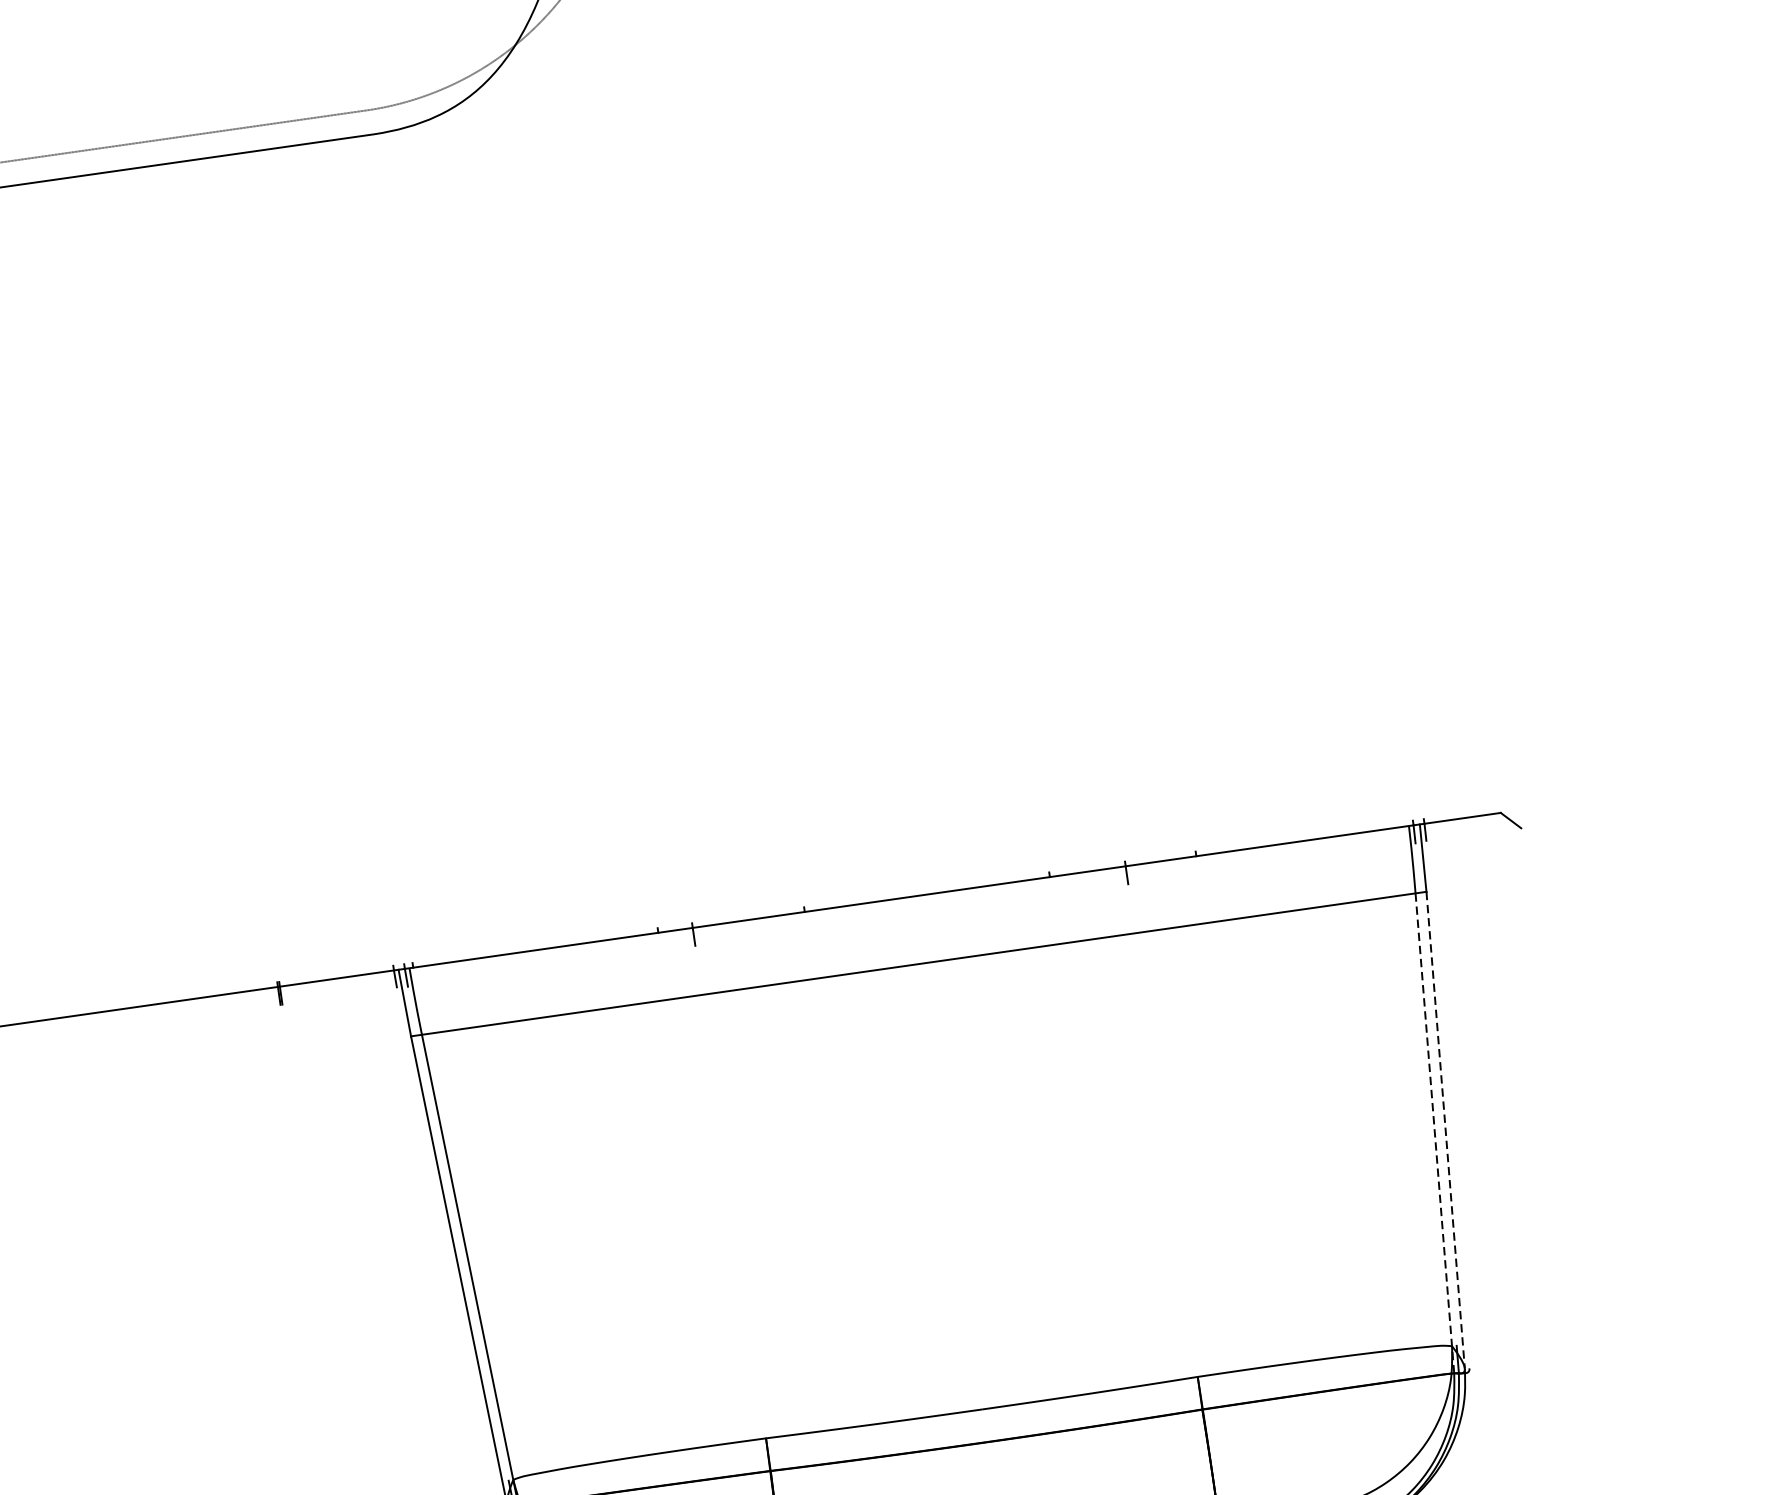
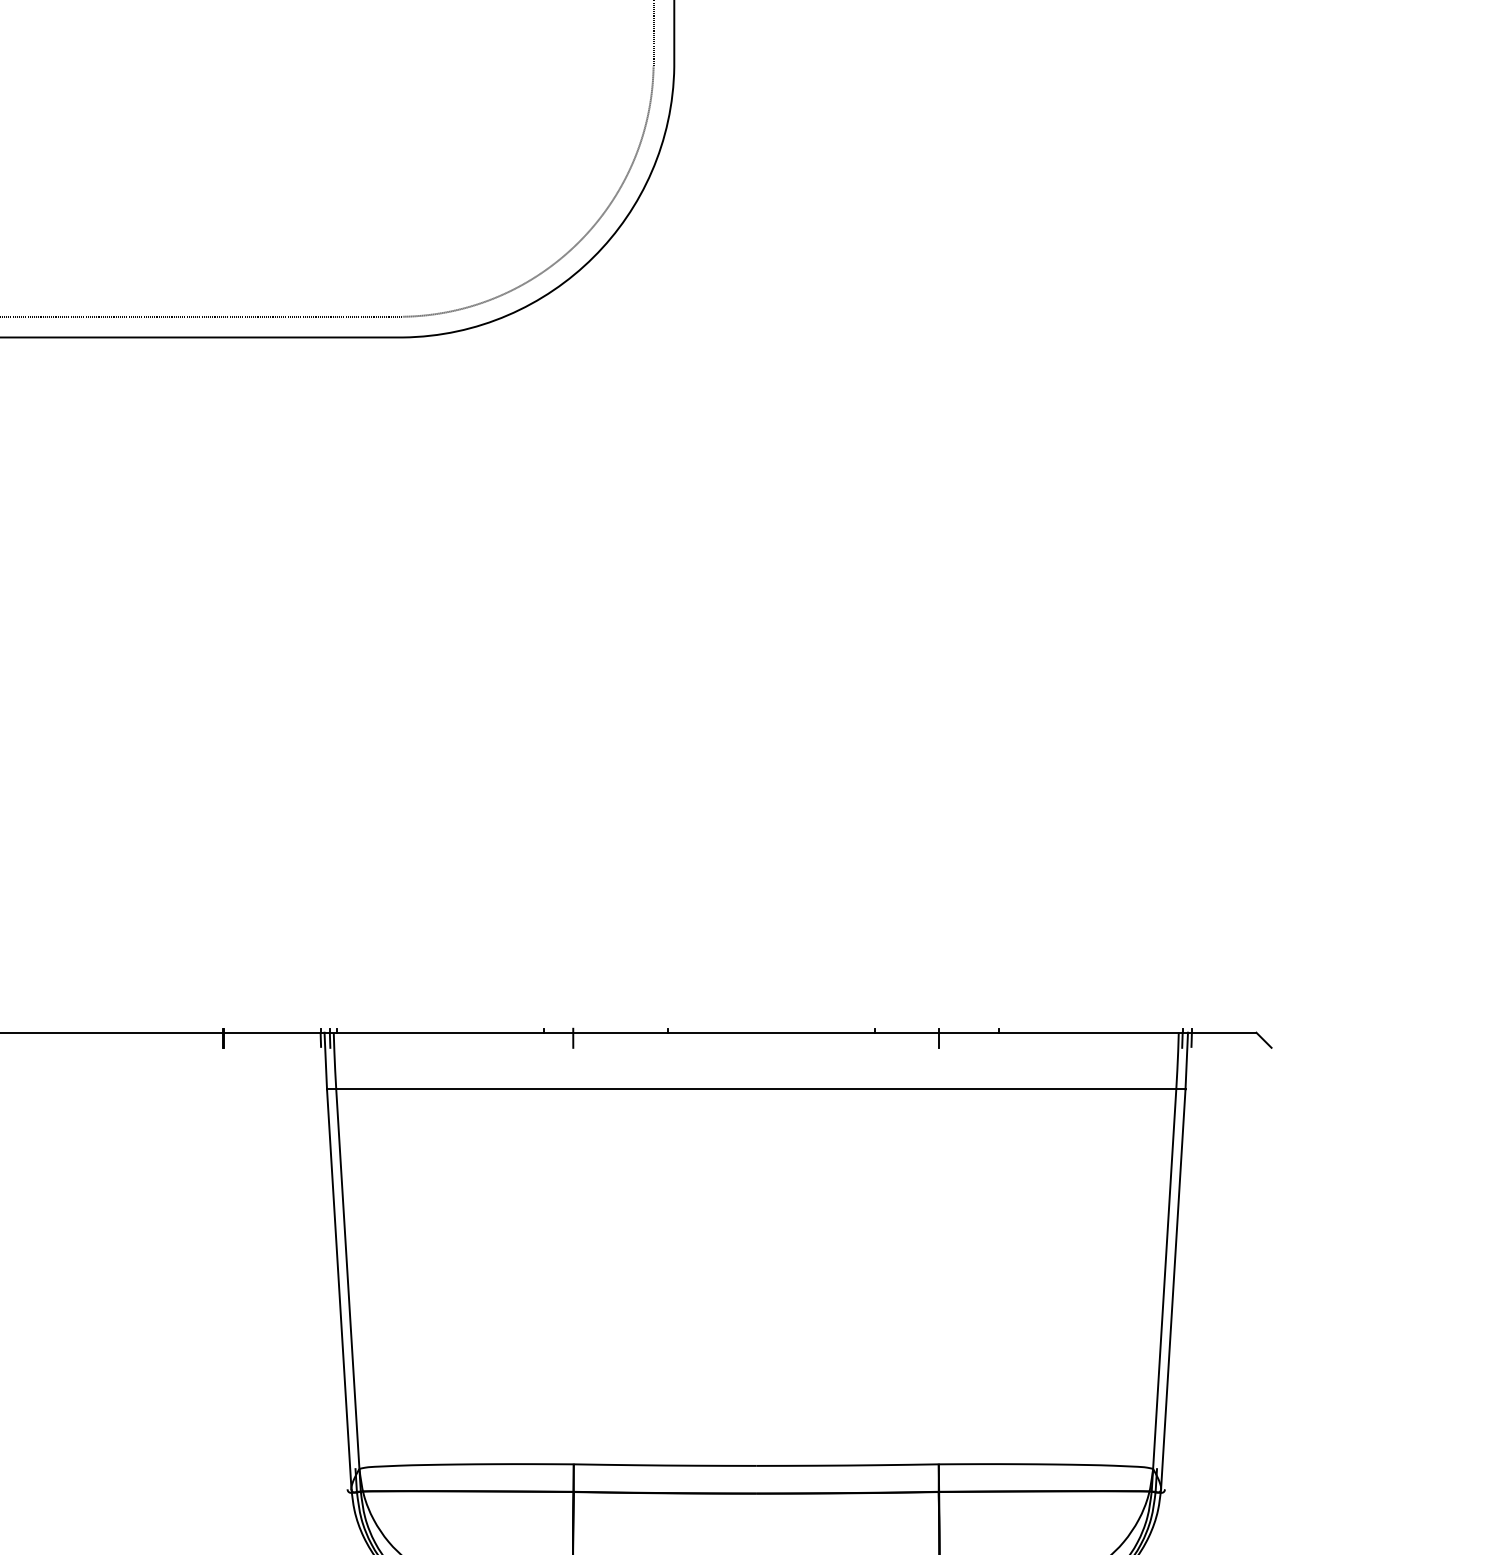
line: (1445, 1130) -> (1173, 1289), dashed -> solid
line: (1434, 1133) -> (1163, 1290), dashed -> solid

